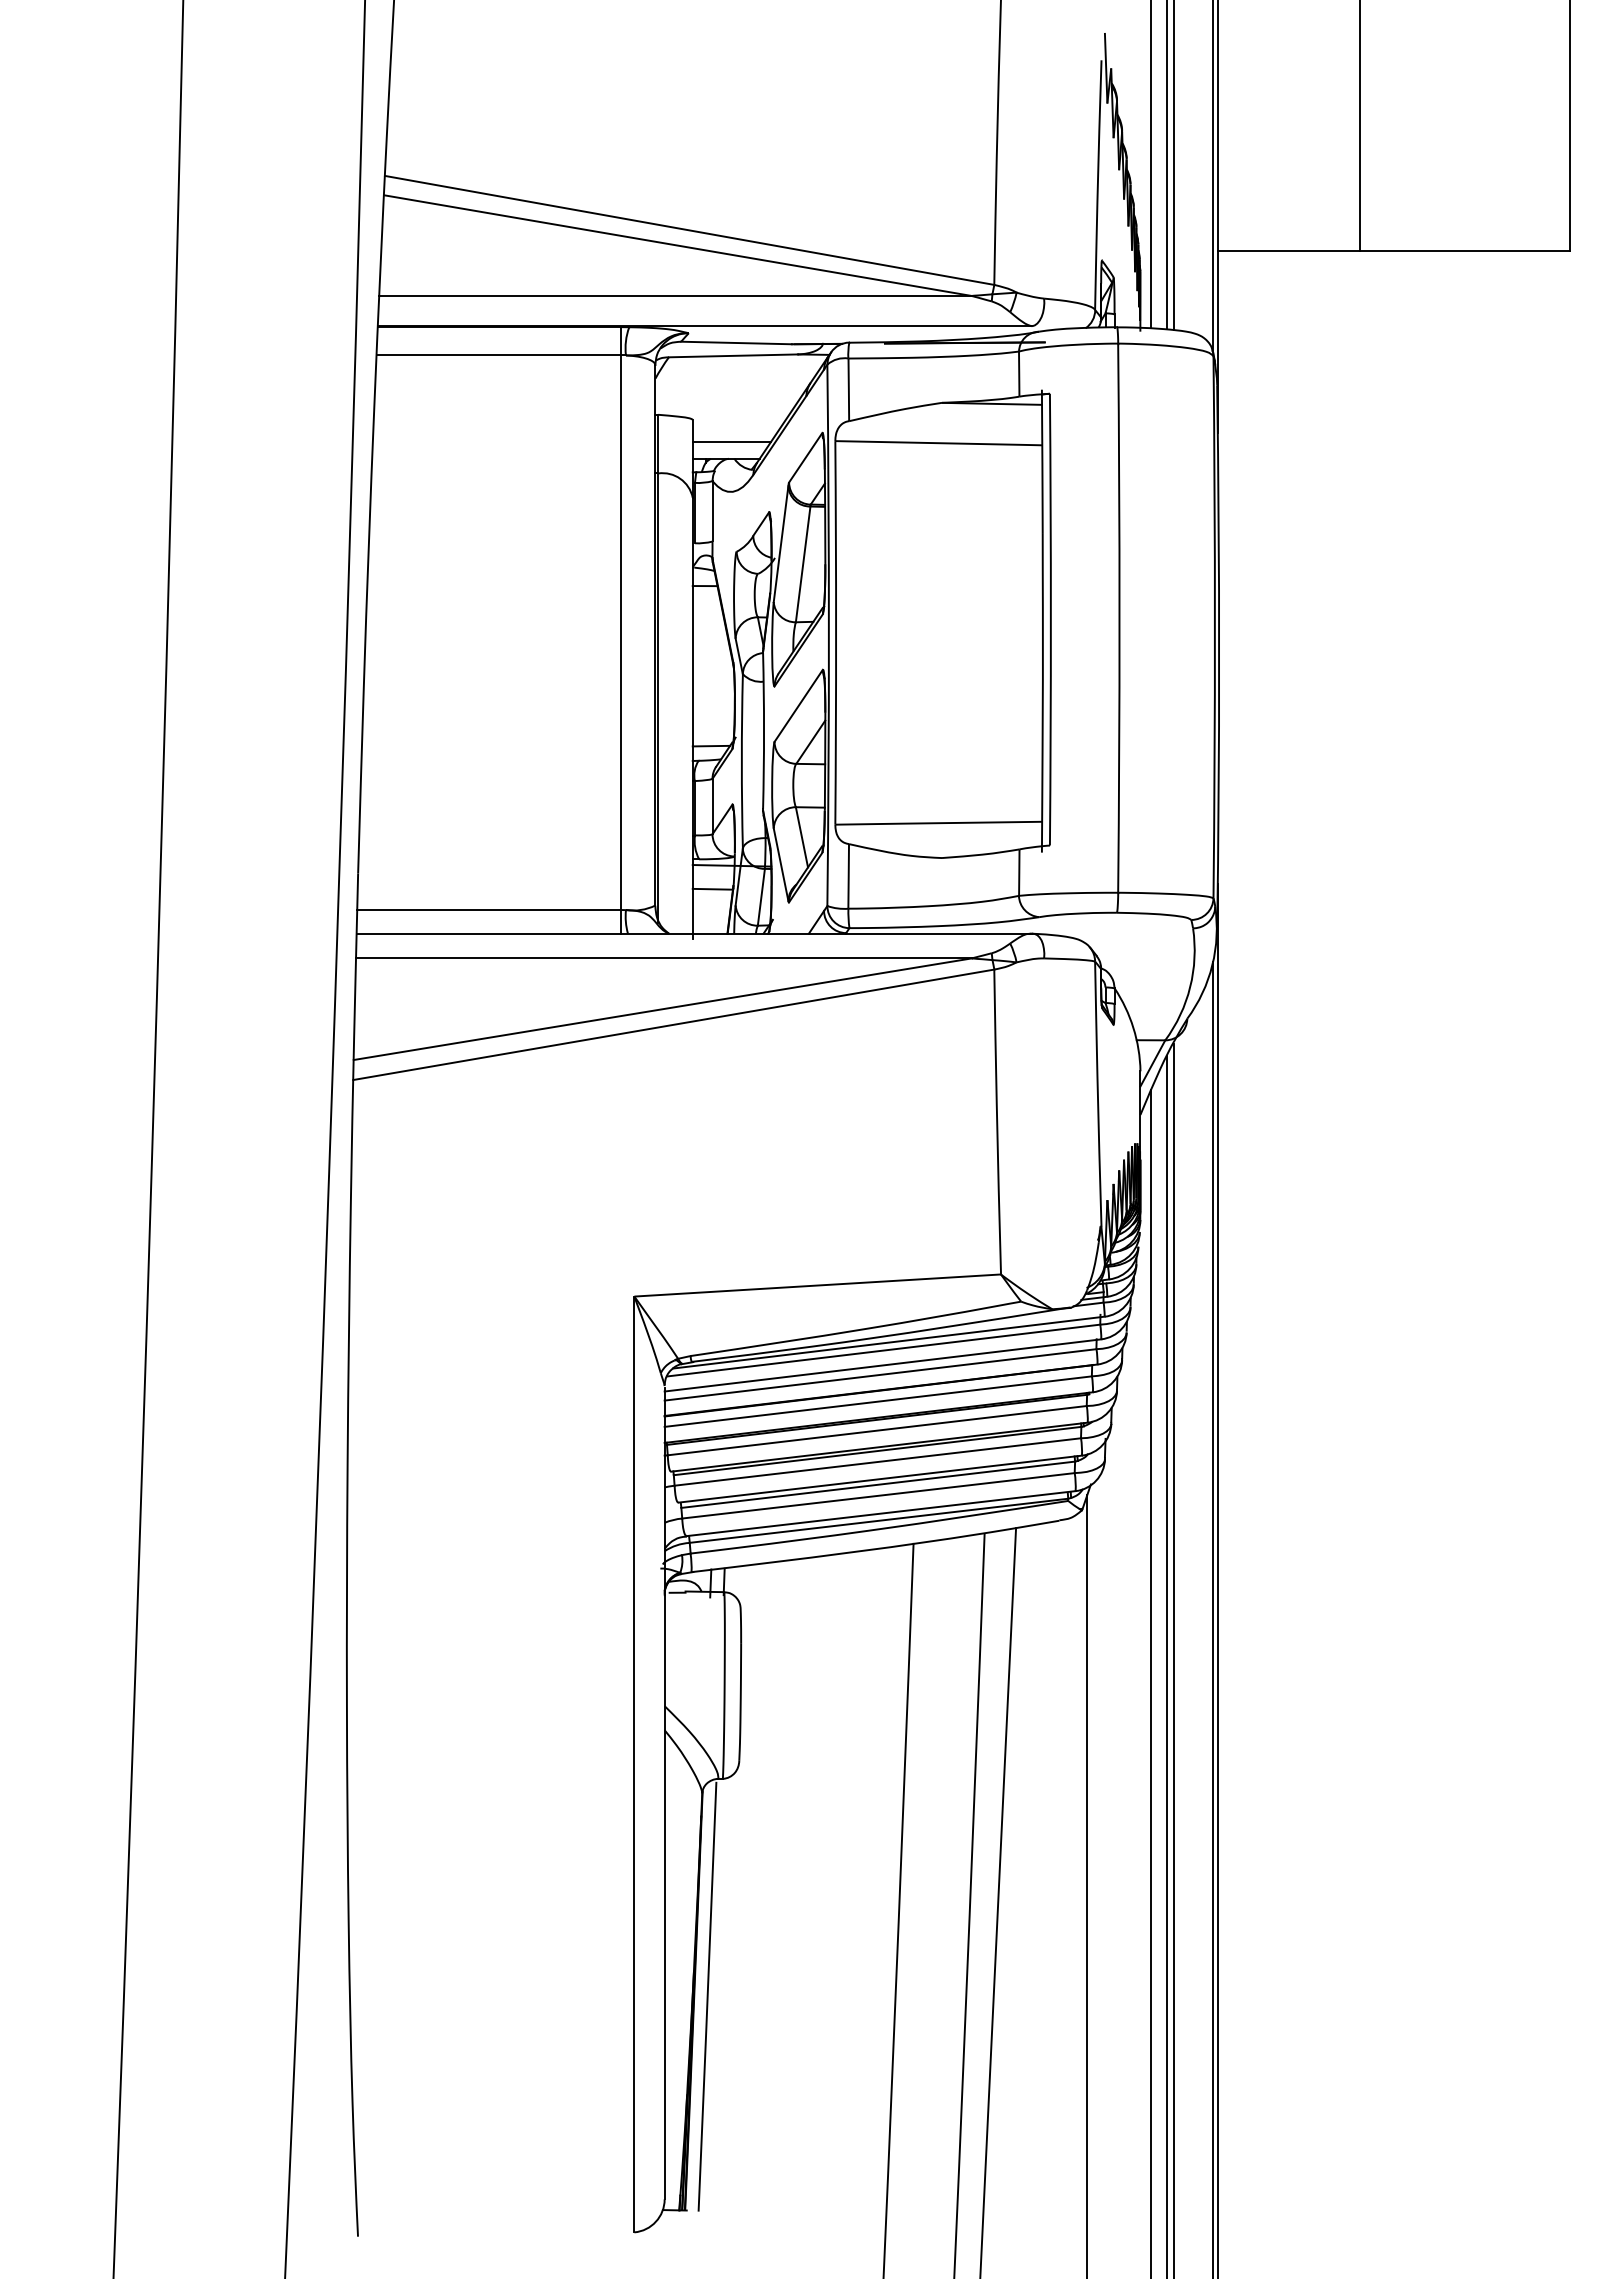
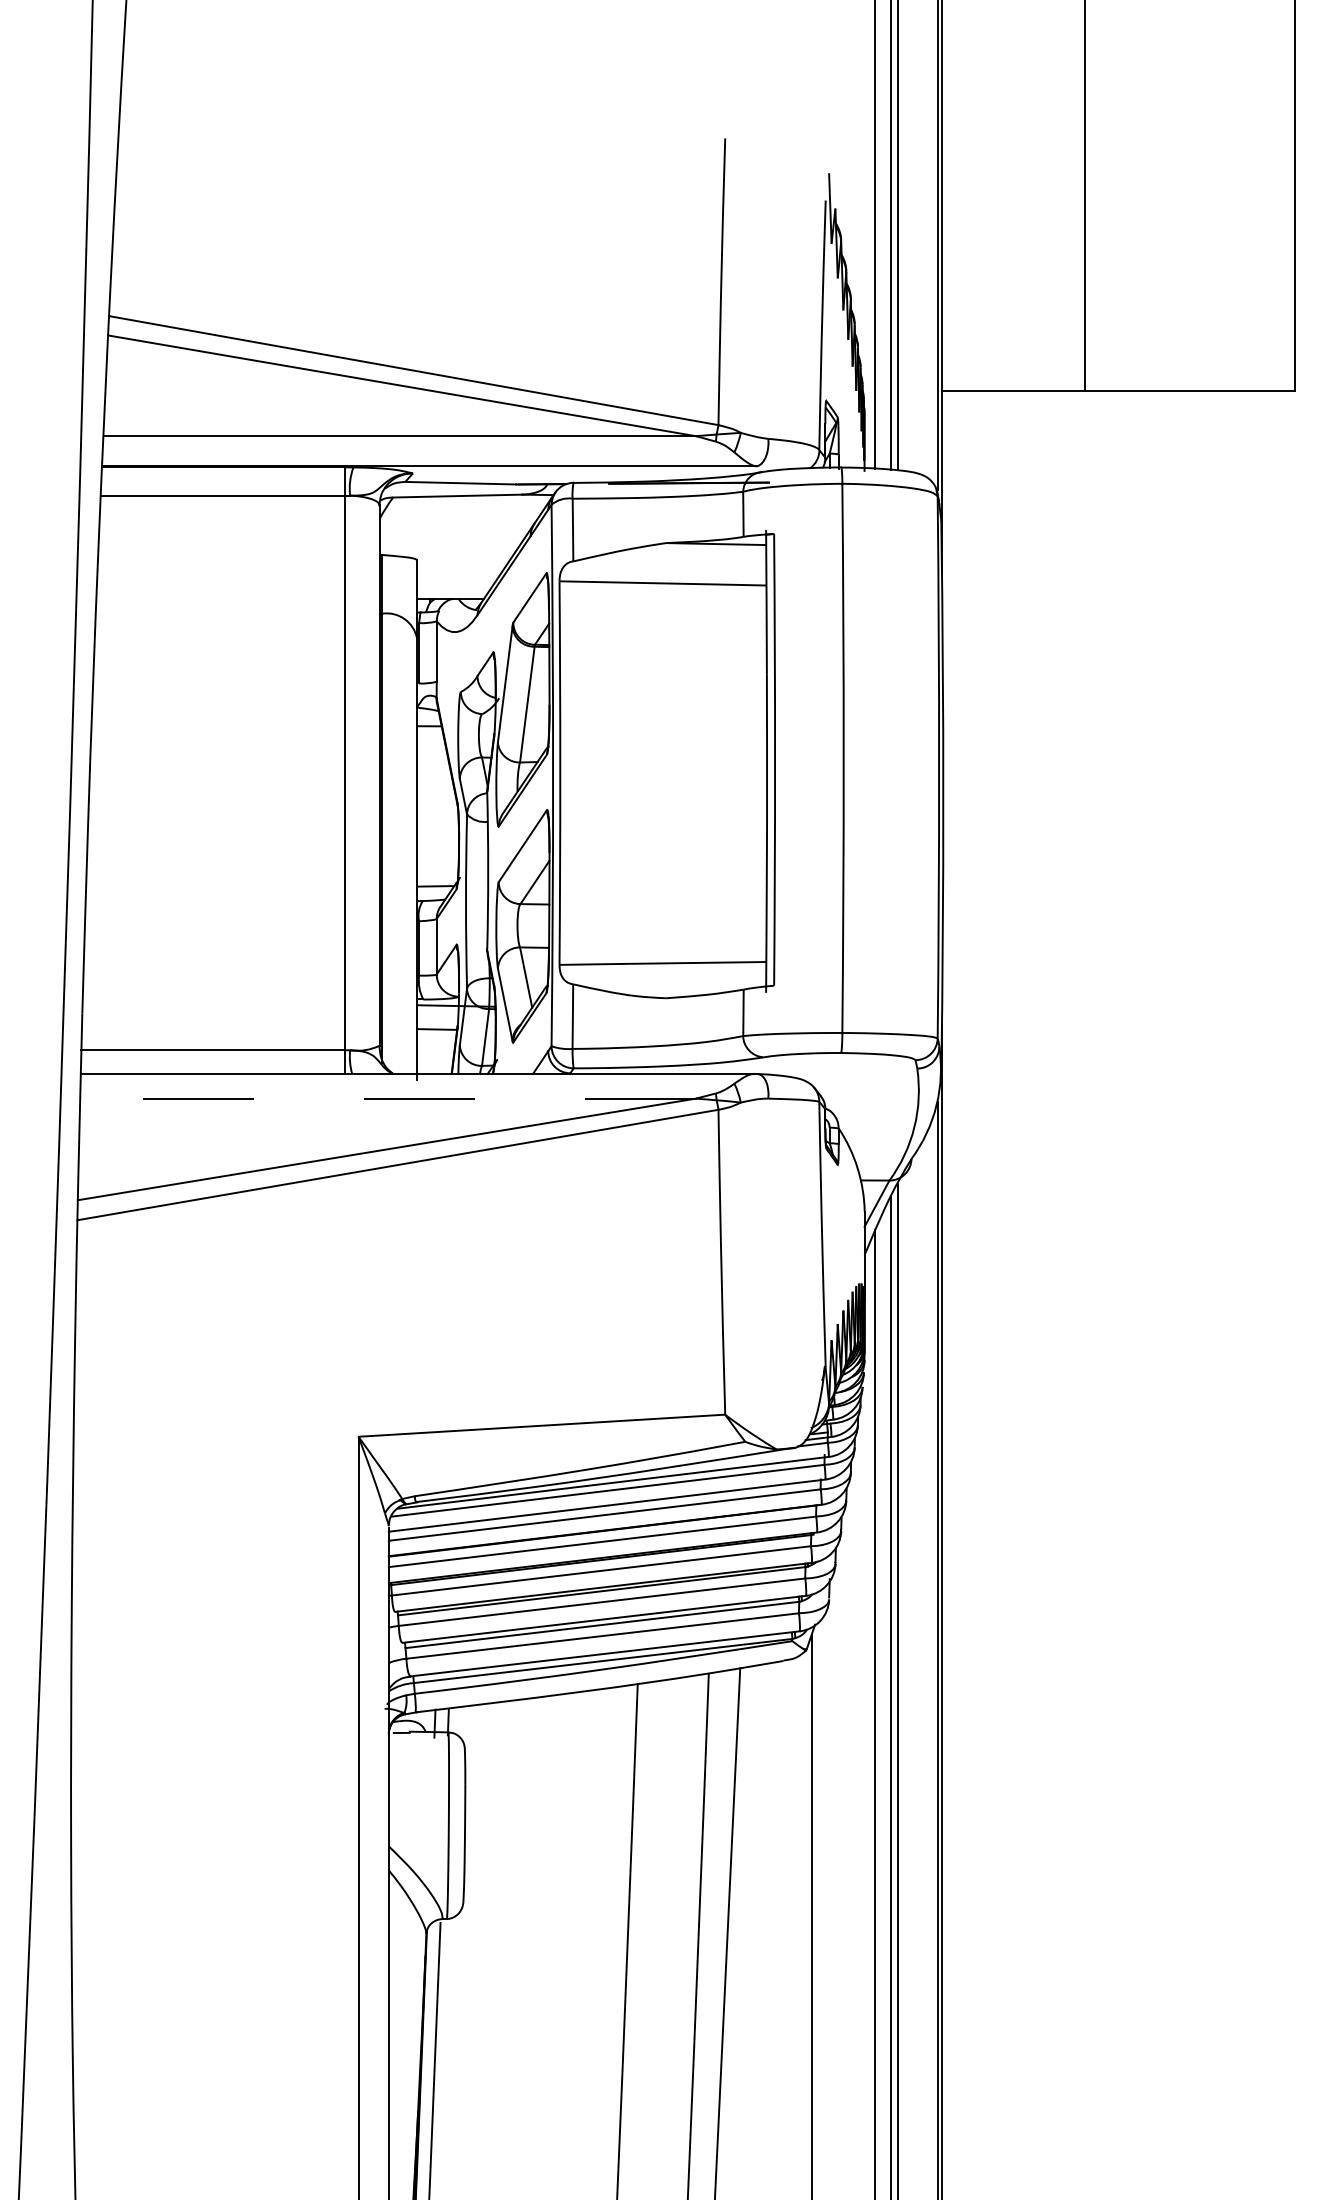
line: (731, 441) -> (455, 581), removed
line: (663, 958) -> (387, 1098), solid -> dashed

